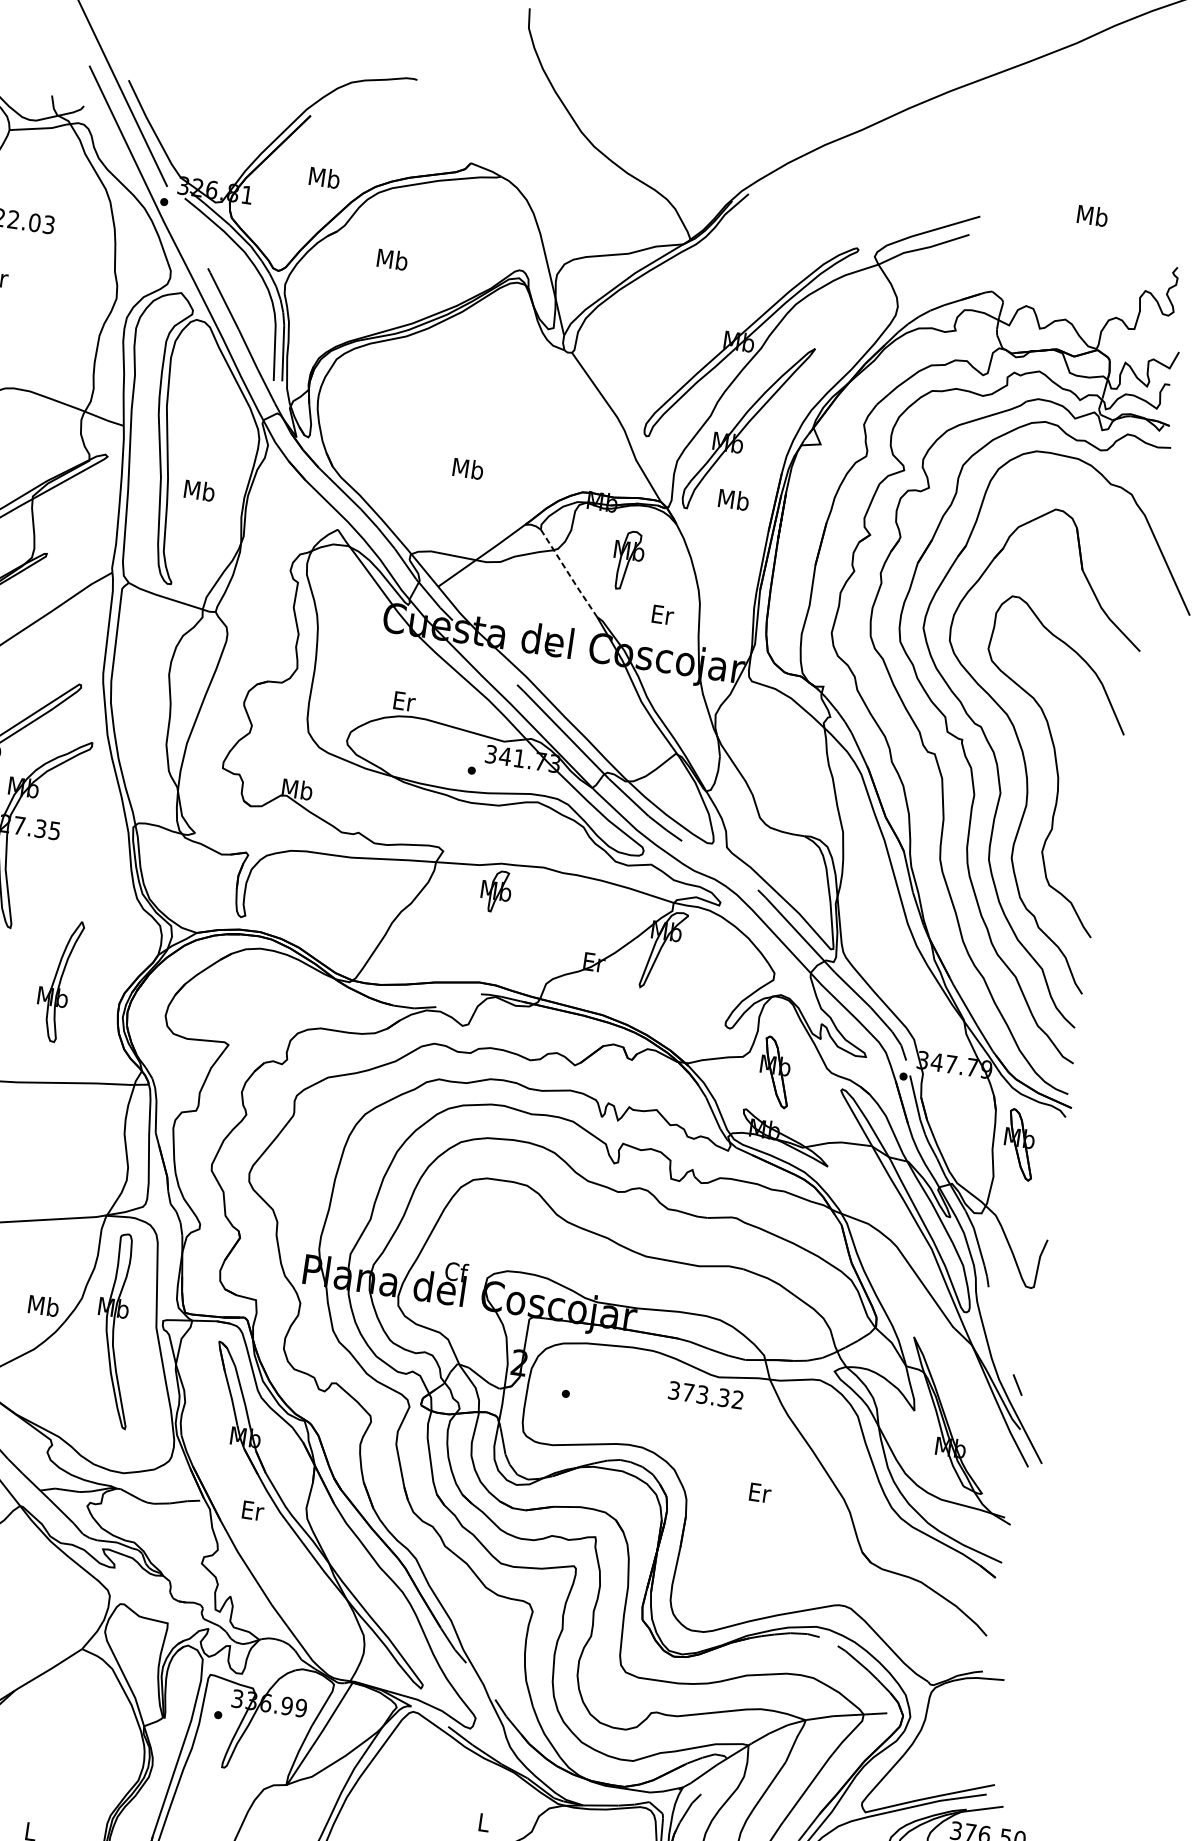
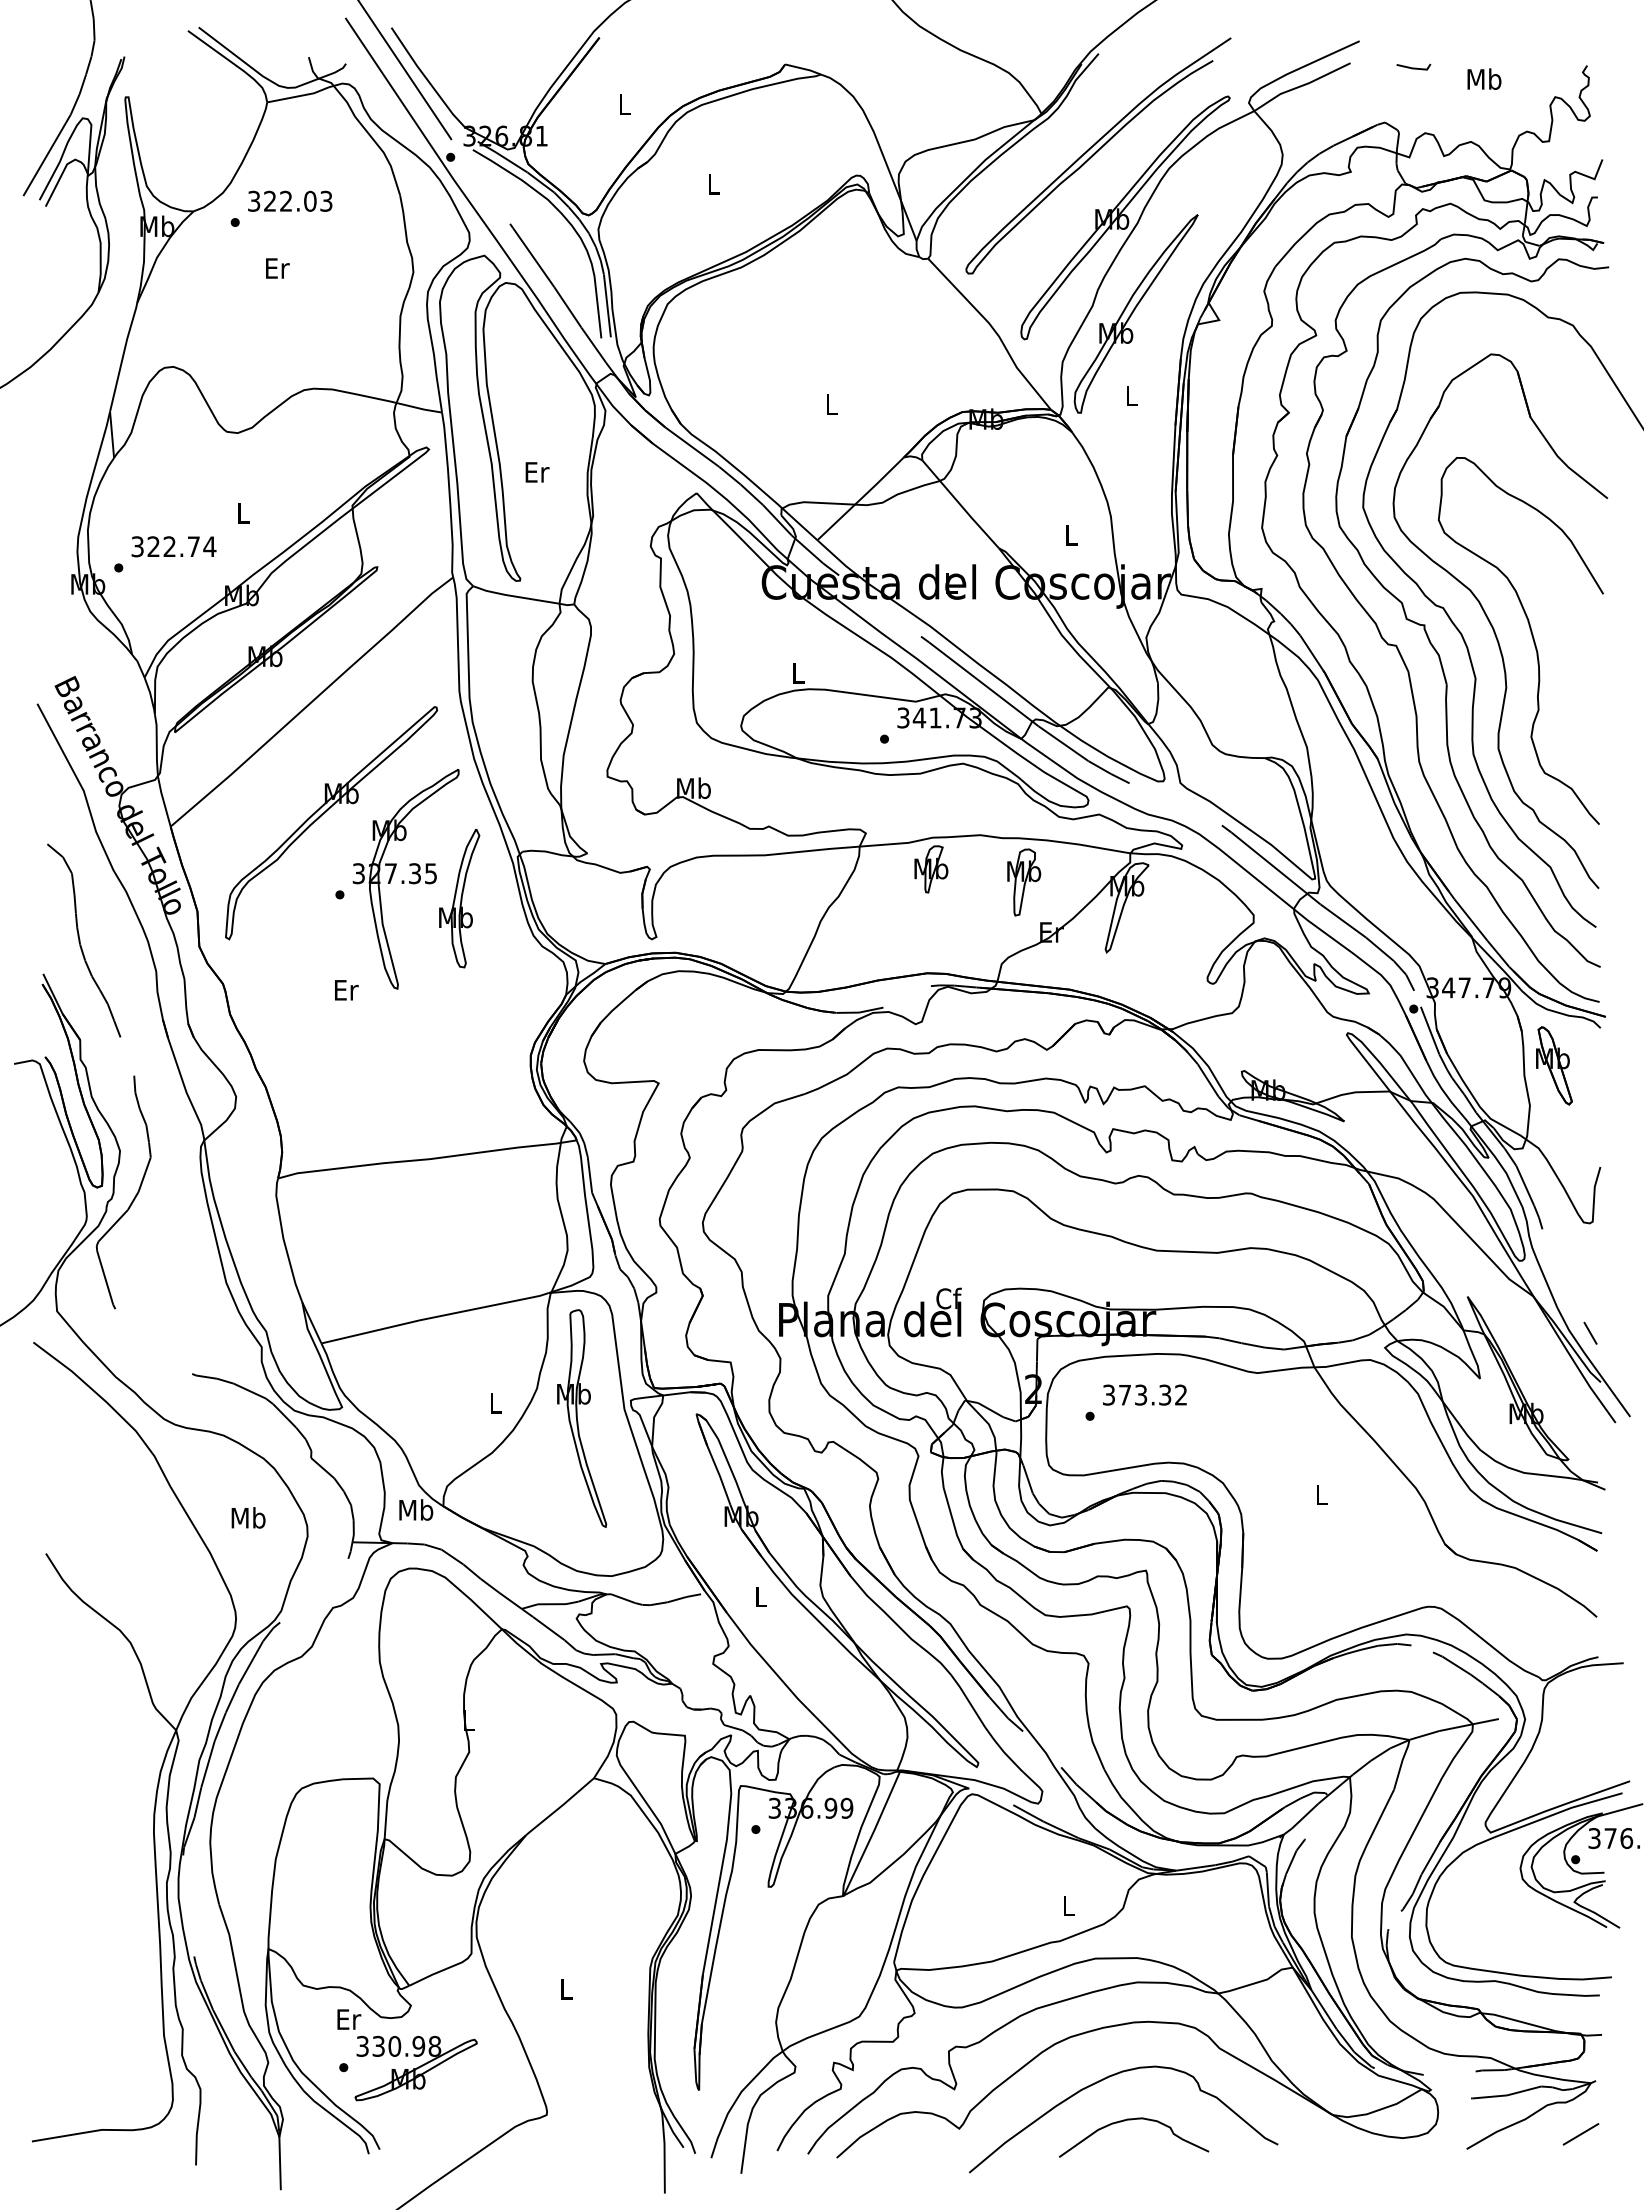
text: (324, 177) -> (624, 104), Mb -> L
text: (1092, 215) -> (1484, 78), moved
line: (1024, 246) -> (1413, 67), added
text: (392, 259) -> (713, 184), Mb -> L
curve: (733, 281) -> (1096, 153), added
text: (468, 468) -> (831, 404), Mb -> L
text: (199, 489) -> (536, 471), Mb -> Er
text: (733, 499) -> (1131, 395), Mb -> L
part: (628, 560) -> (1024, 882), moved
line: (569, 574) -> (961, 505), dashed -> solid
text: (662, 615) -> (1071, 535), Er -> L
text: (404, 701) -> (798, 673), Er -> L
part: (58, 980) -> (459, 898), moved
part: (776, 1071) -> (1271, 1024), removed
text: (43, 1305) -> (495, 1402), Mb -> L
text: (705, 1394) -> (1144, 1394), moved
text: (760, 1492) -> (1322, 1494), Er -> L
text: (253, 1510) -> (761, 1596), Er -> L

